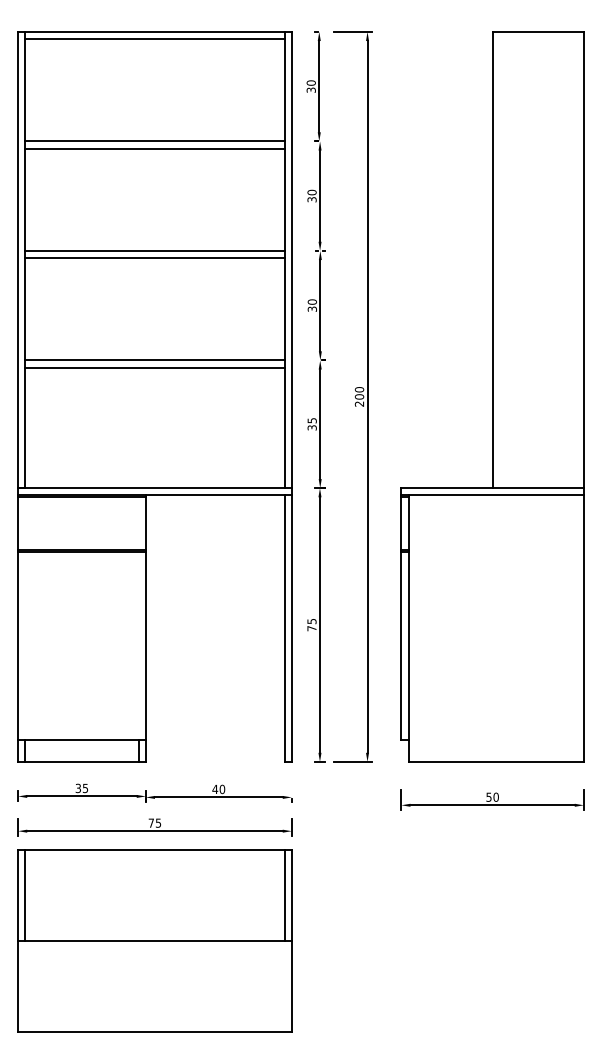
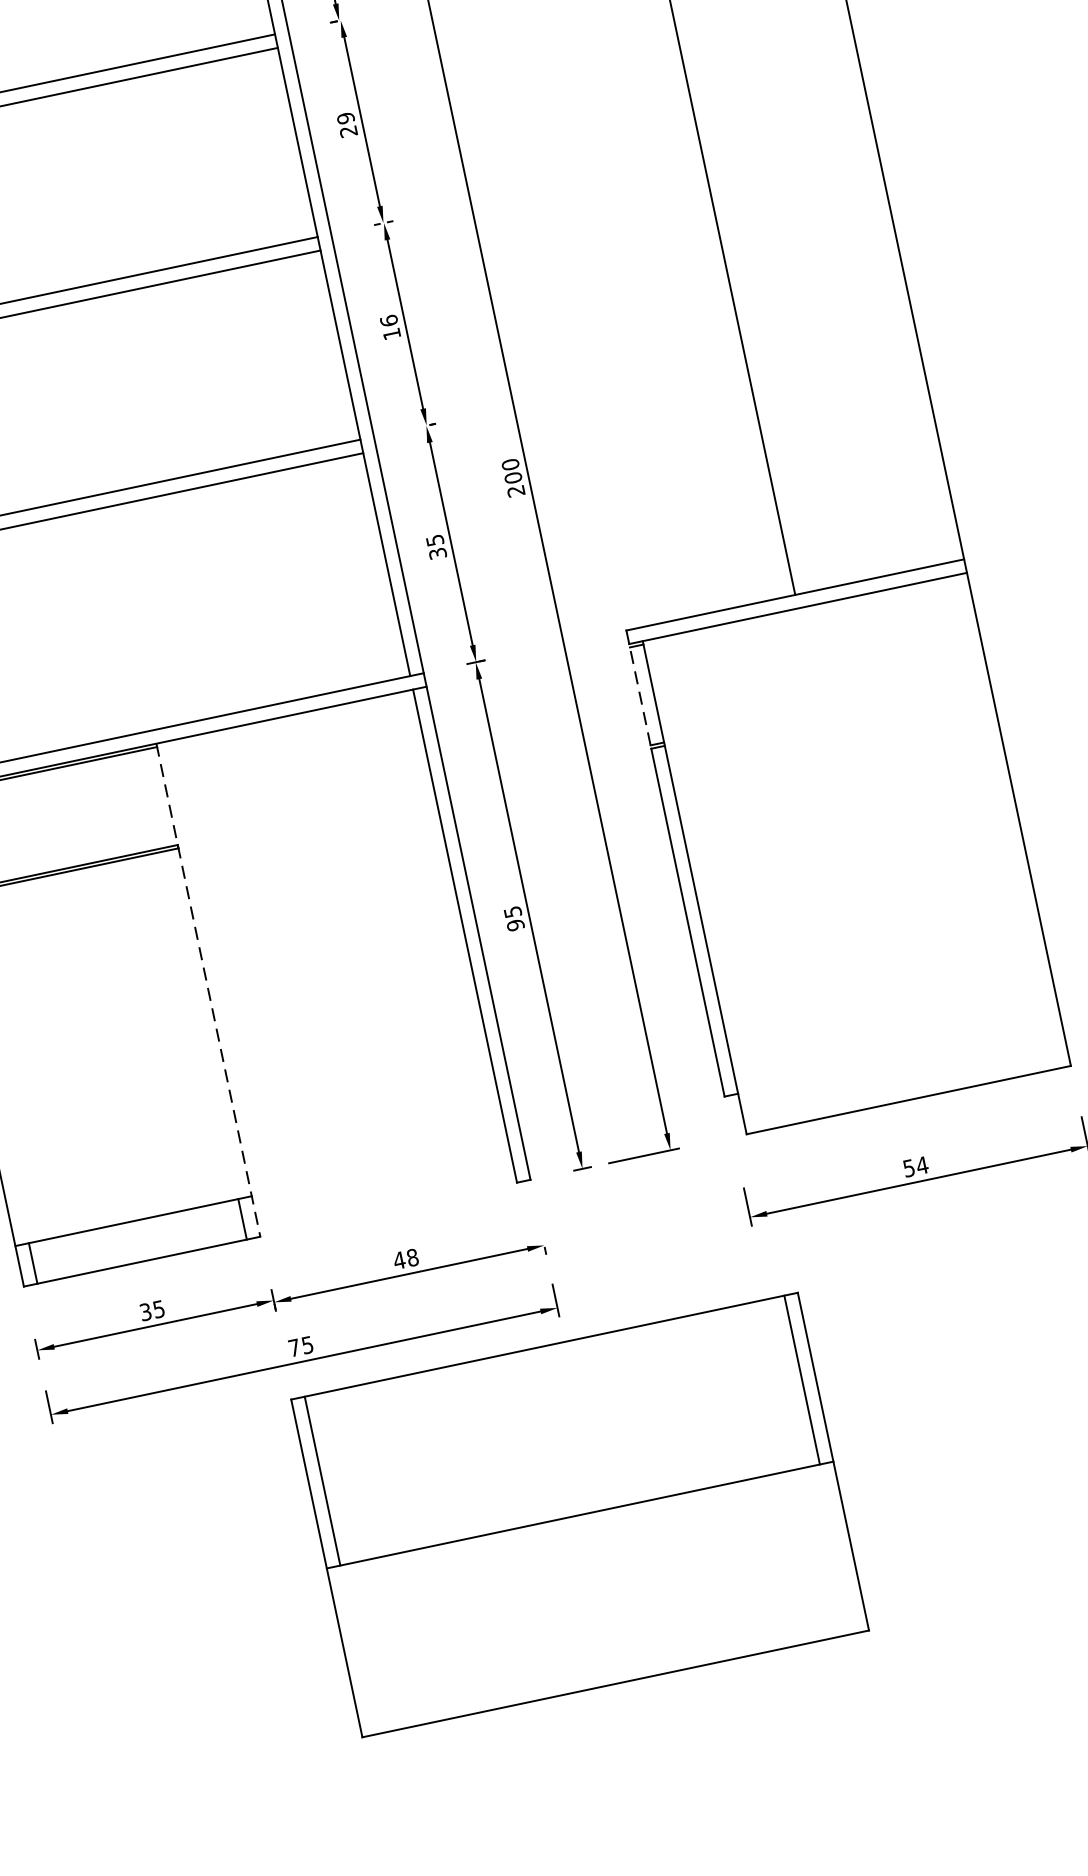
text: (312, 196) -> (348, 125), 30 -> 29
text: (311, 305) -> (388, 327), 30 -> 16
line: (401, 523) -> (640, 695), solid -> dashed
text: (311, 628) -> (514, 925), 75 -> 95
line: (145, 629) -> (208, 991), solid -> dashed
text: (222, 789) -> (412, 1257), 40 -> 48
text: (496, 796) -> (922, 1163), 50 -> 54
part: (154, 940) -> (579, 1514), moved

